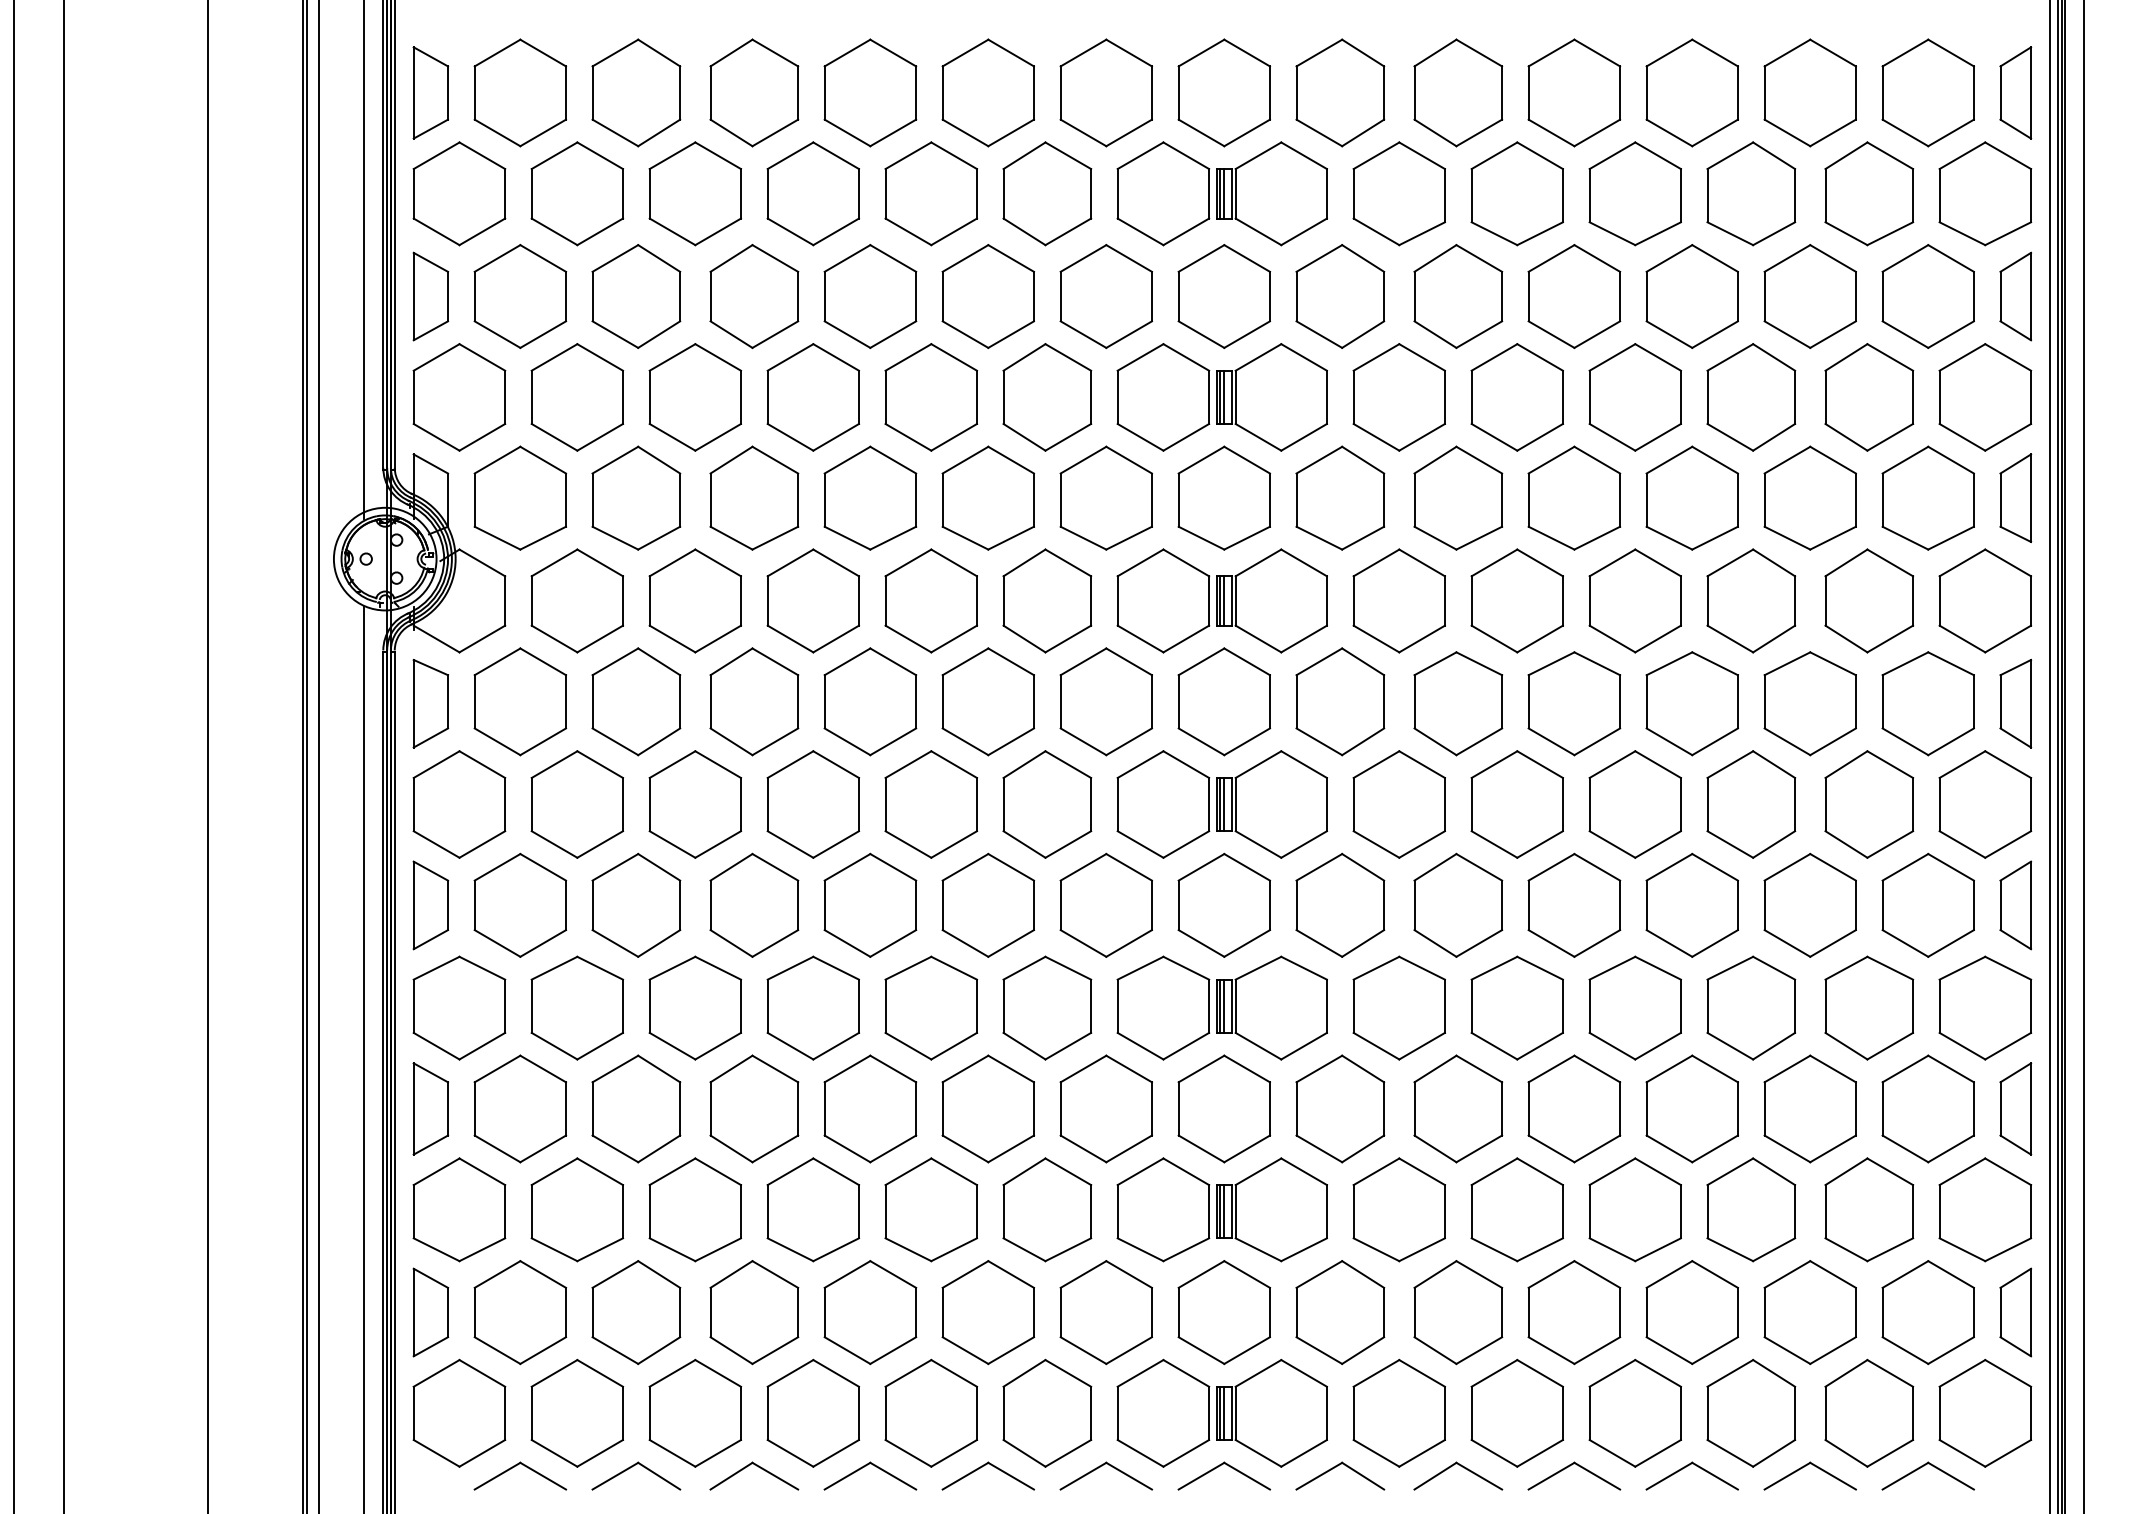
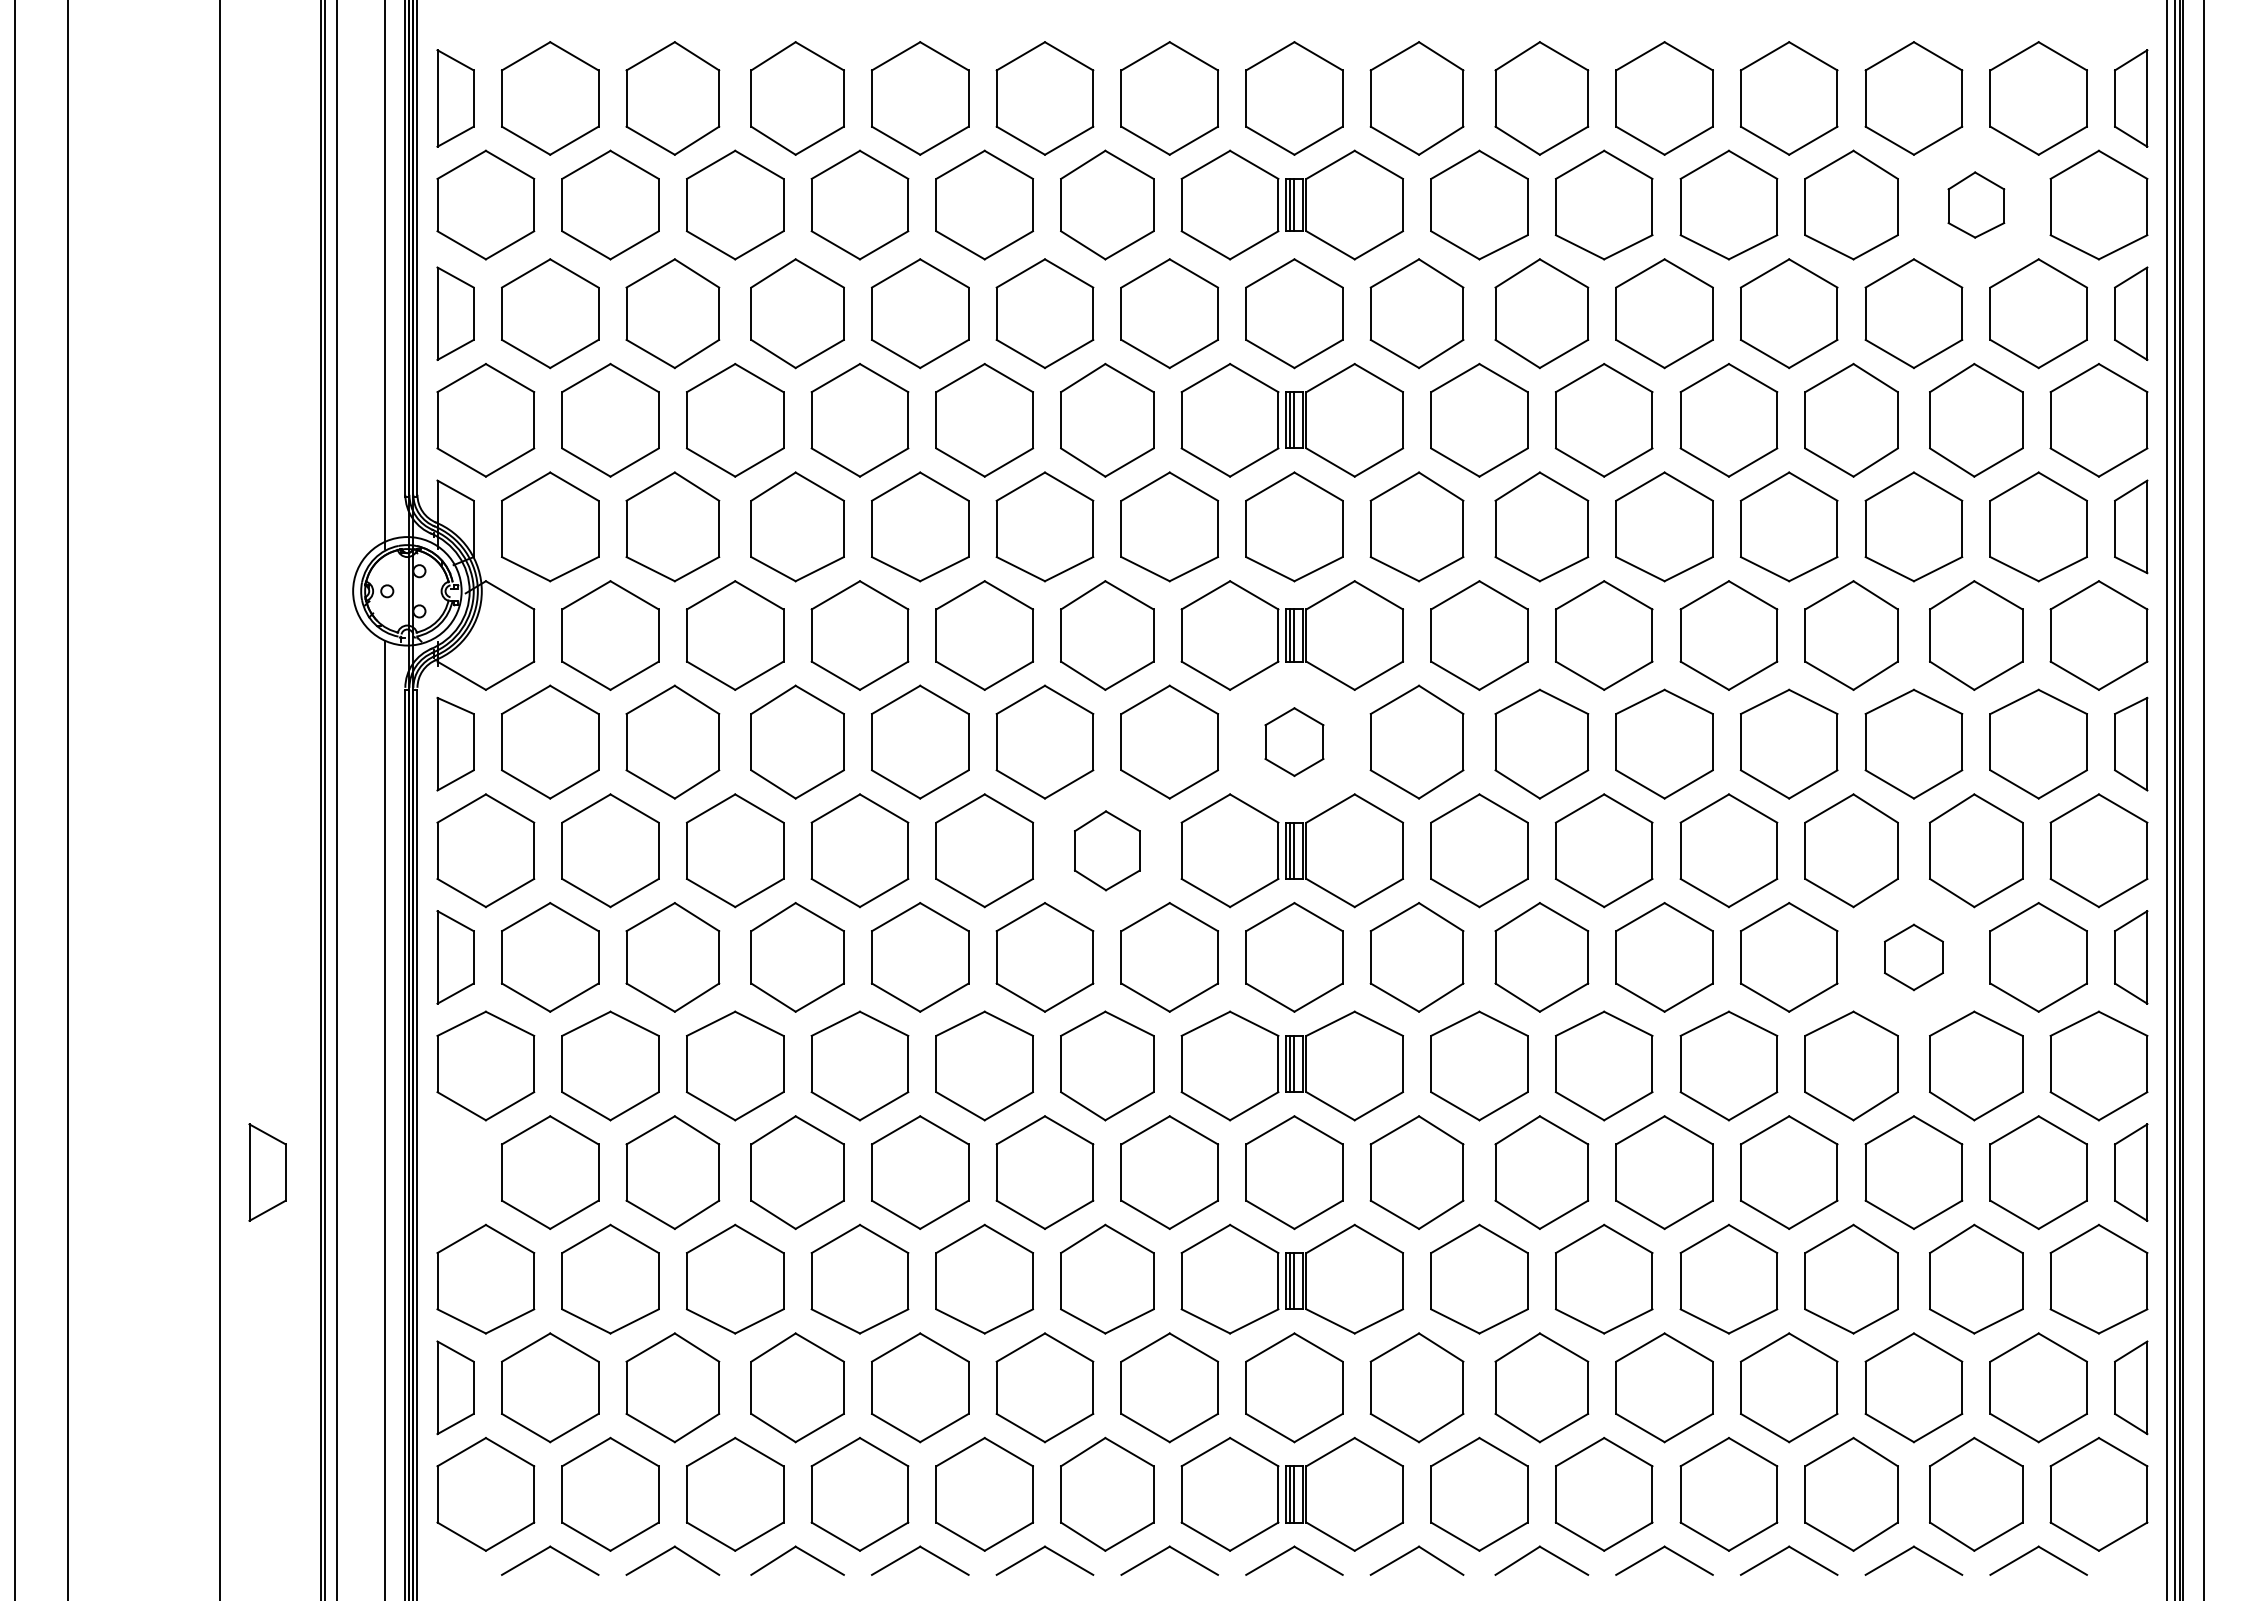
part: (1869, 193) -> (1976, 204), size x0.6
part: (1224, 701) -> (1294, 741), size x0.6
part: (1047, 804) -> (1107, 850), size x0.7
part: (1809, 905) -> (1913, 957), size x0.6
part: (430, 1108) -> (267, 1172), moved

